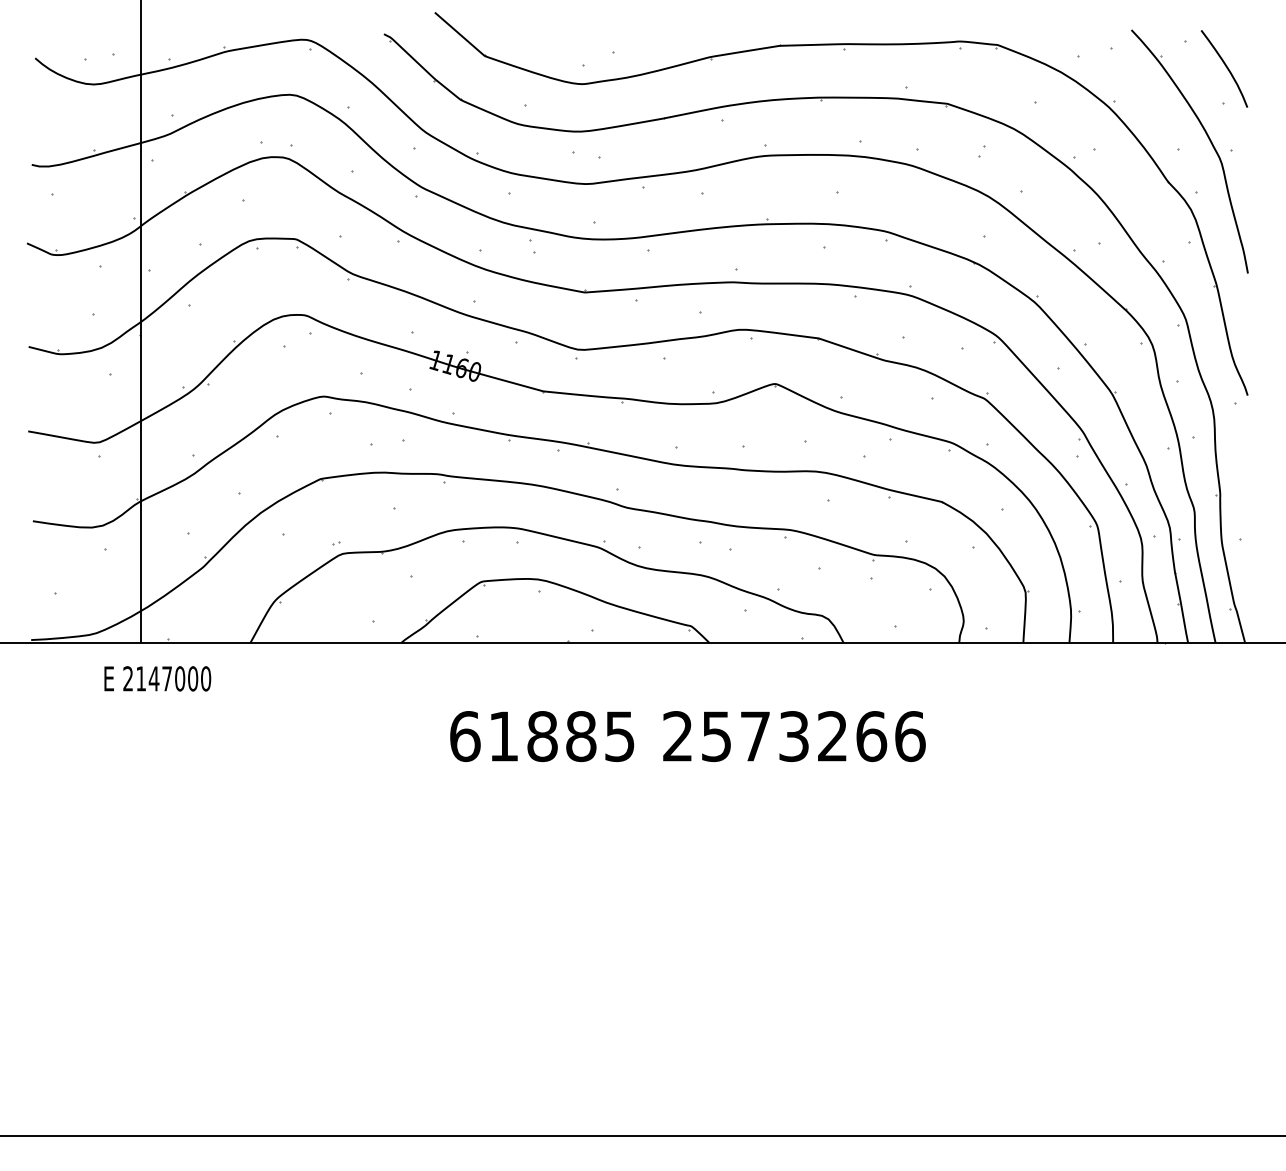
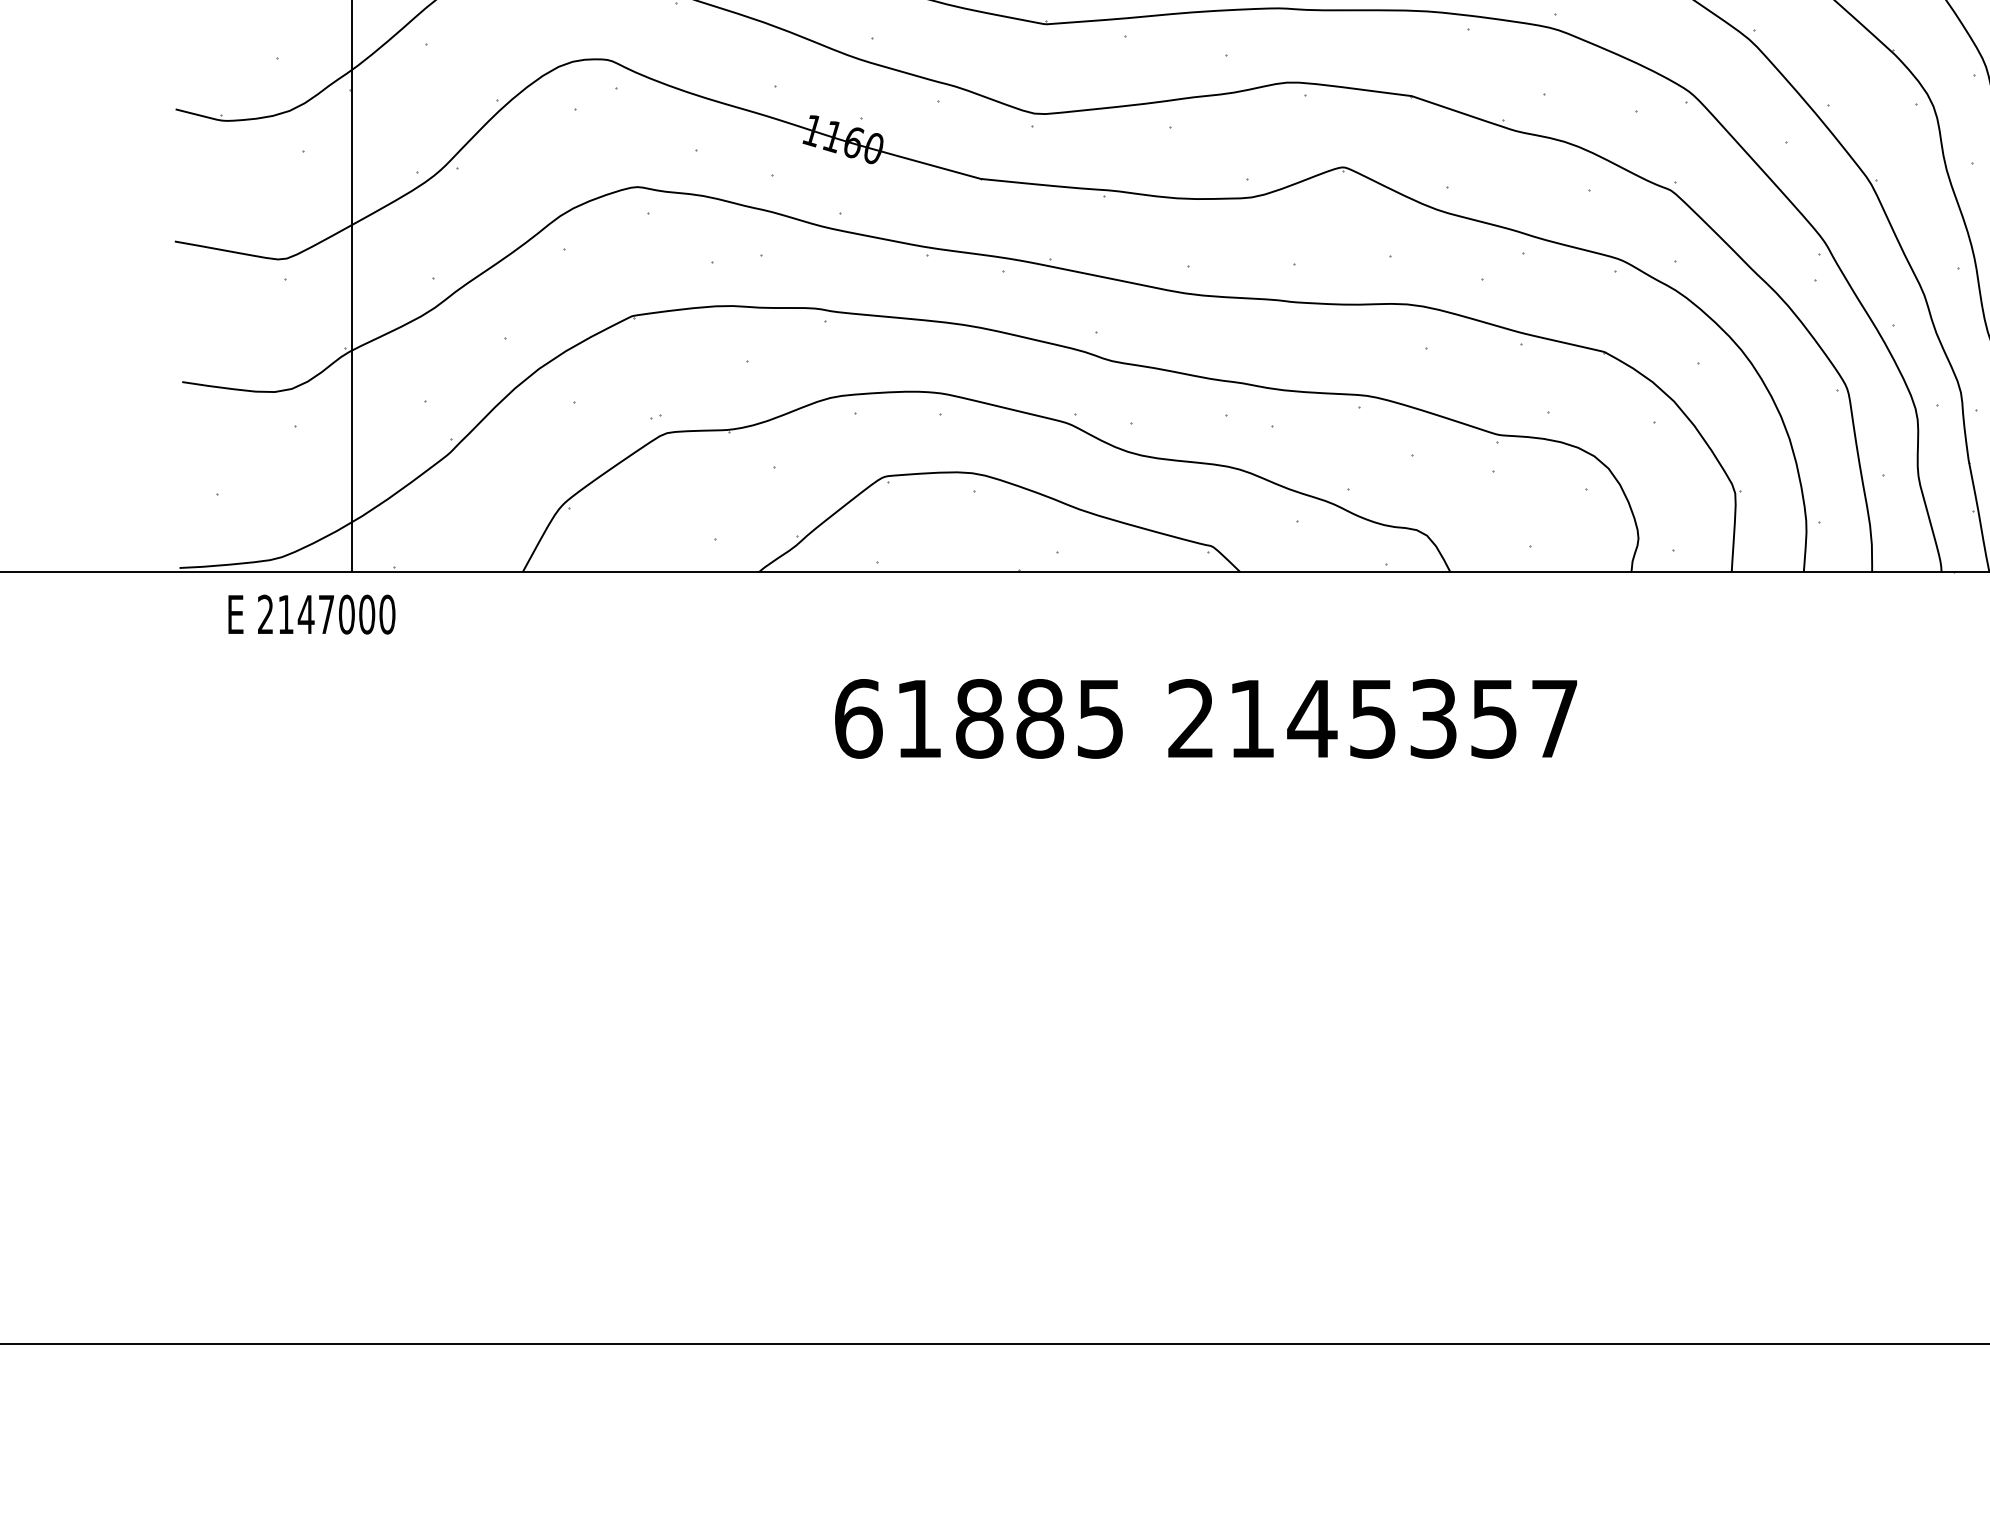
text: (157, 678) -> (311, 614), moved
text: (813, 736) -> (1403, 718), 2573266 -> 2145357

